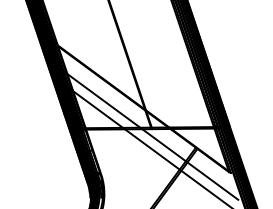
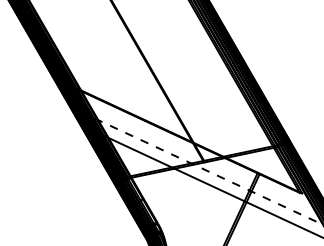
line: (149, 135) -> (203, 169), solid -> dashed

